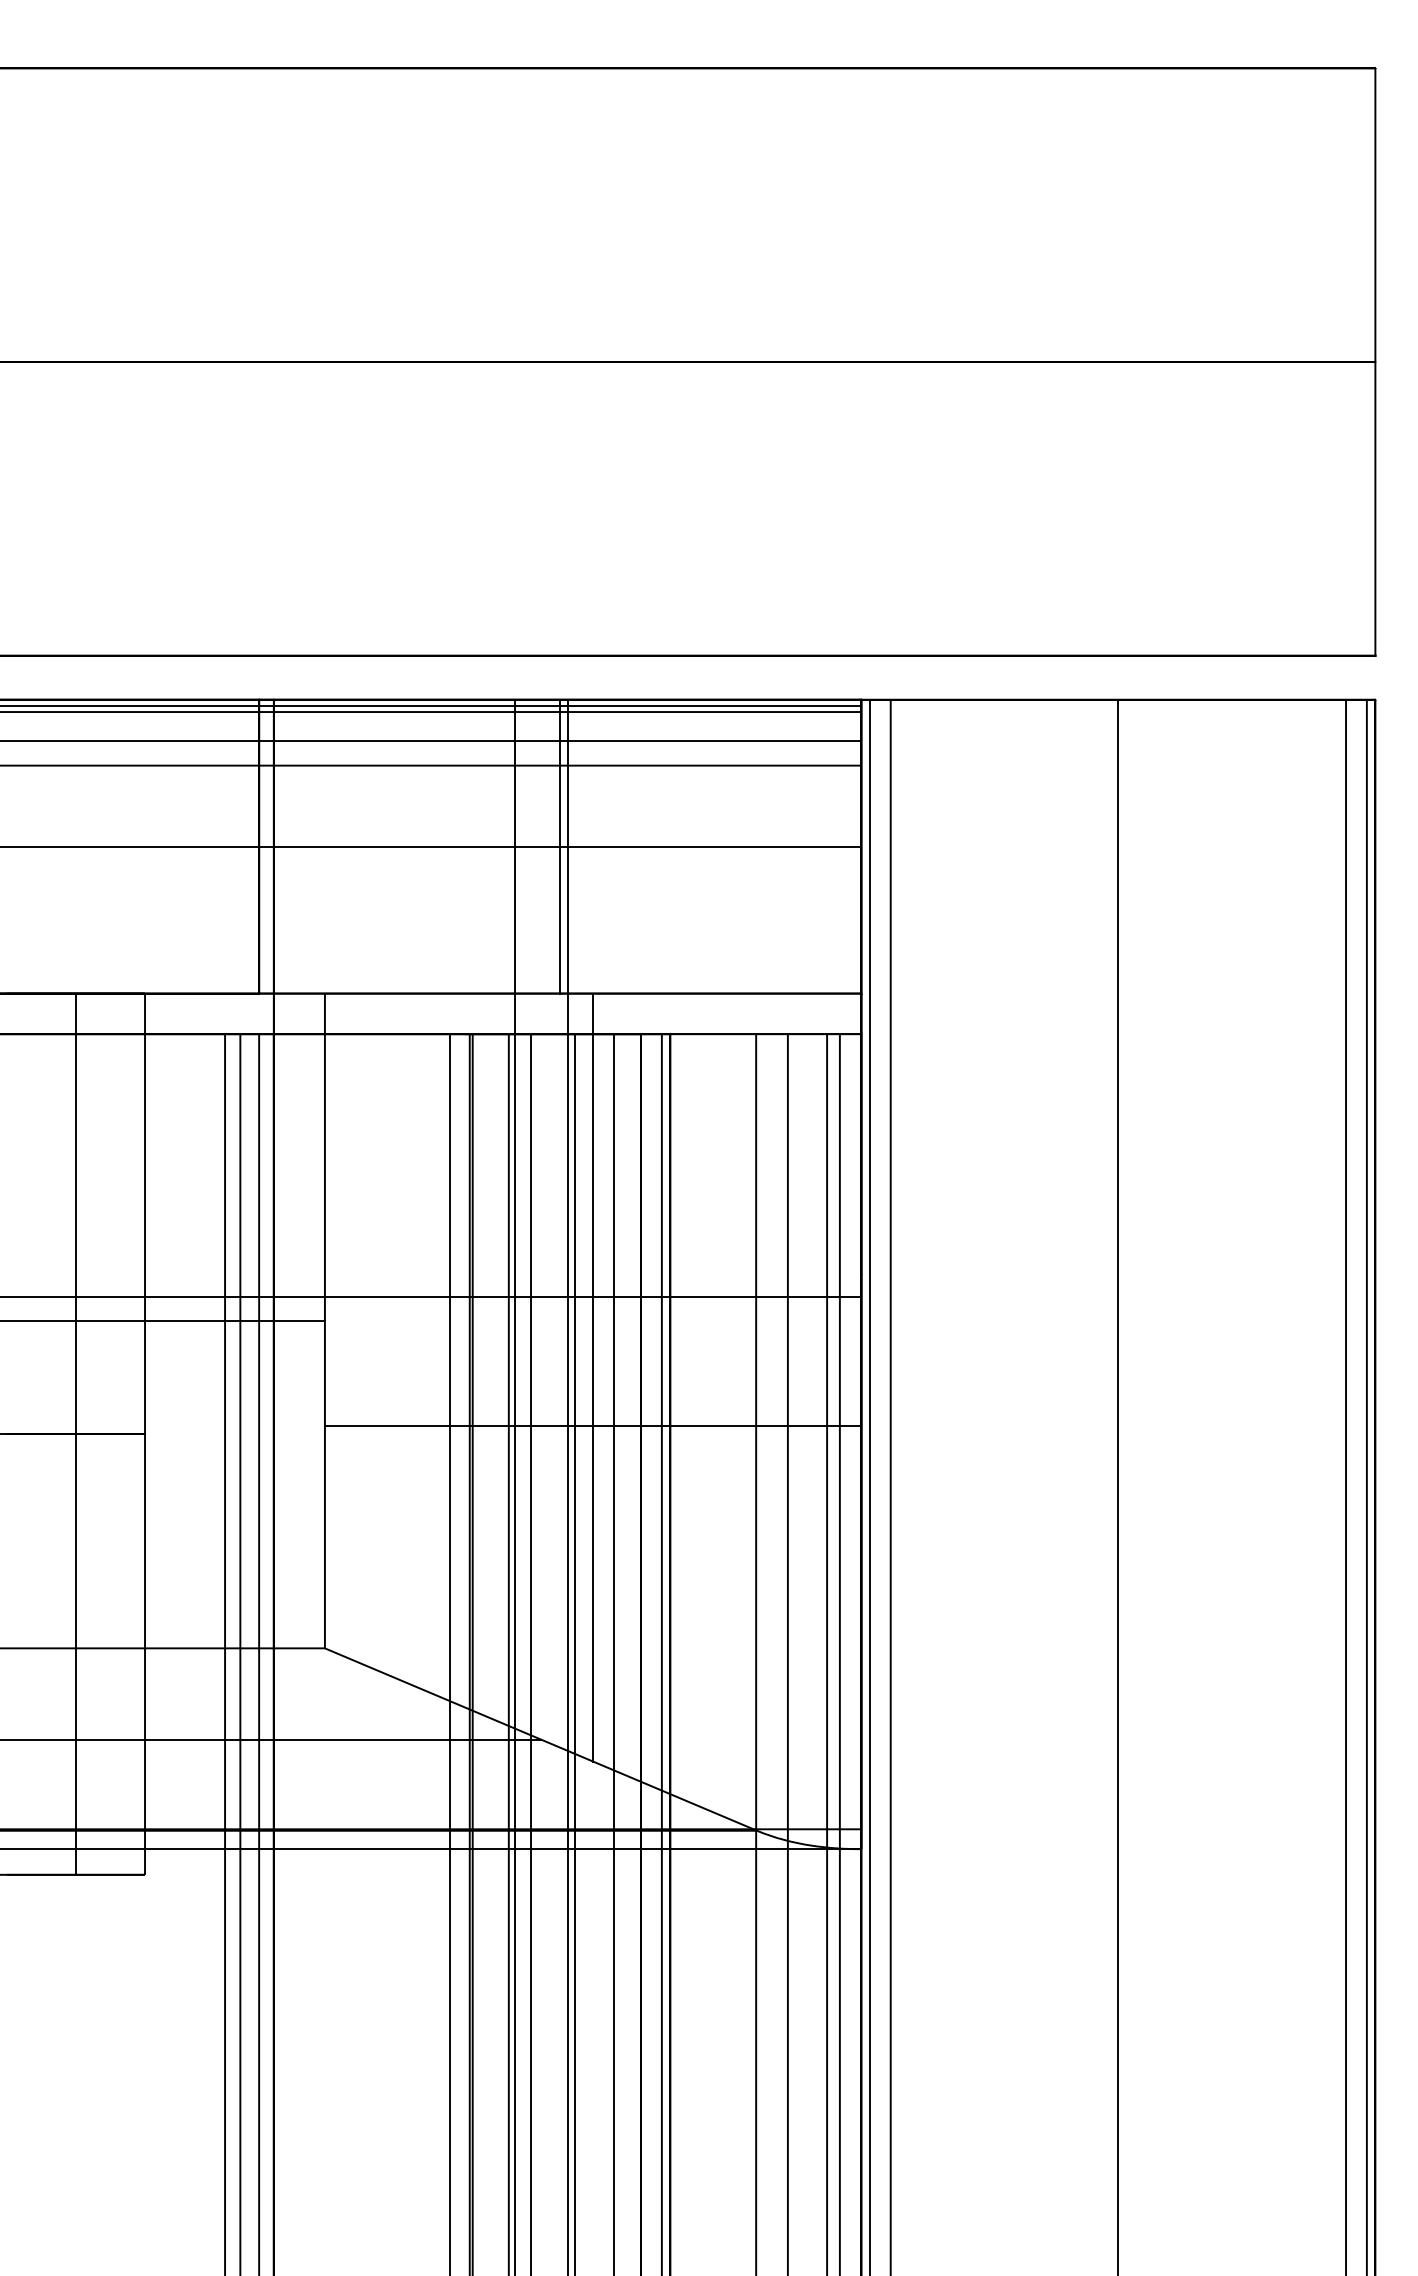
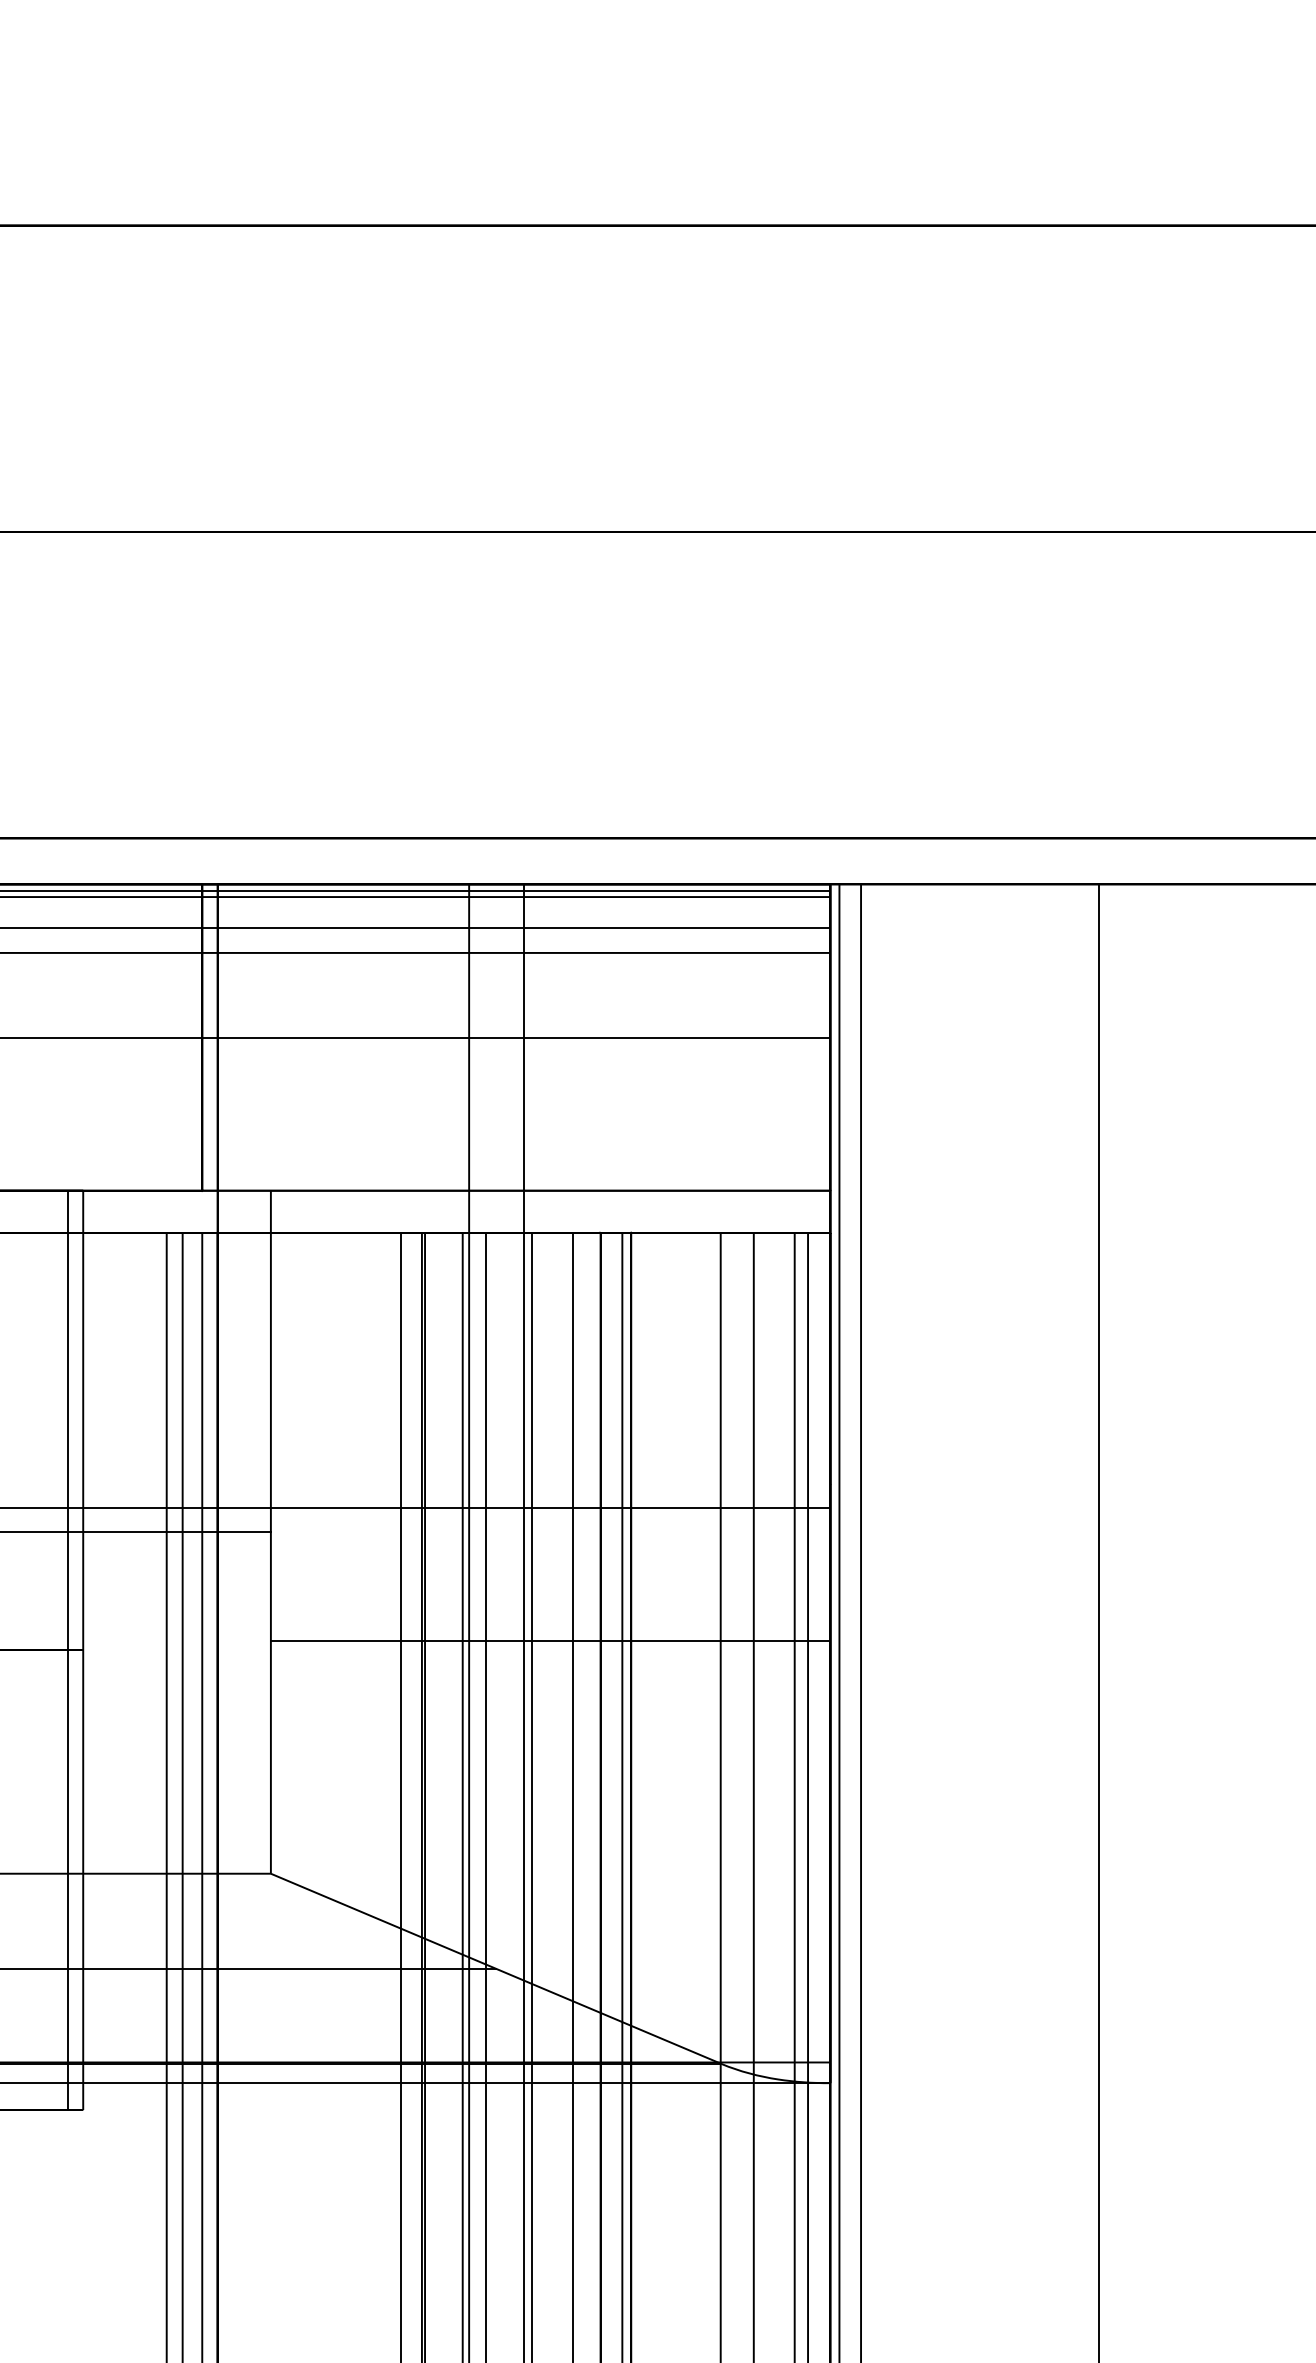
line: (560, 846) -> (516, 1037), removed
line: (593, 1377) -> (551, 1591), removed
line: (75, 1433) -> (68, 1649), moved

